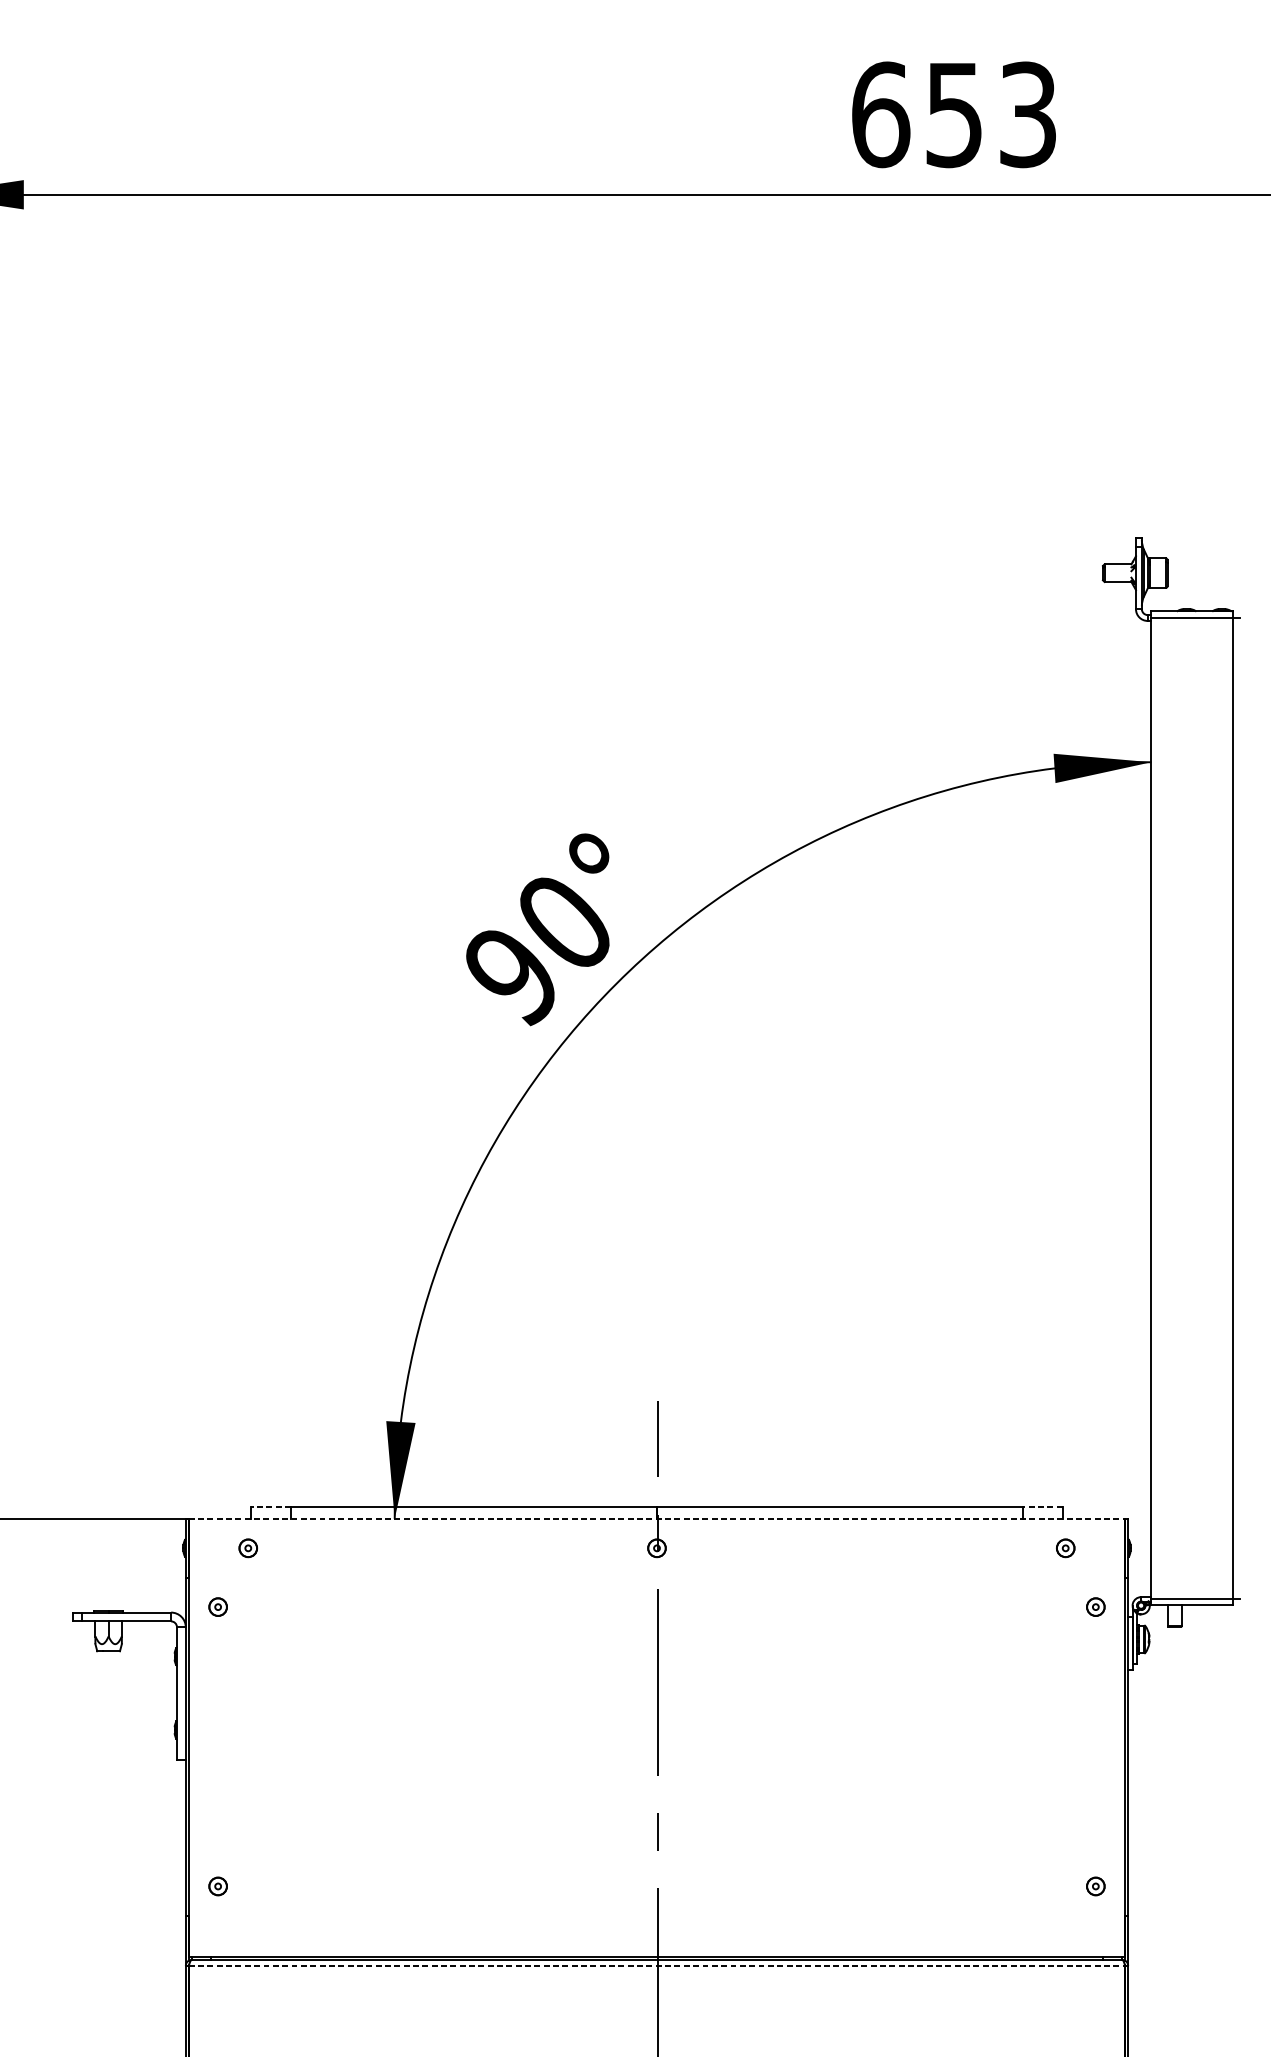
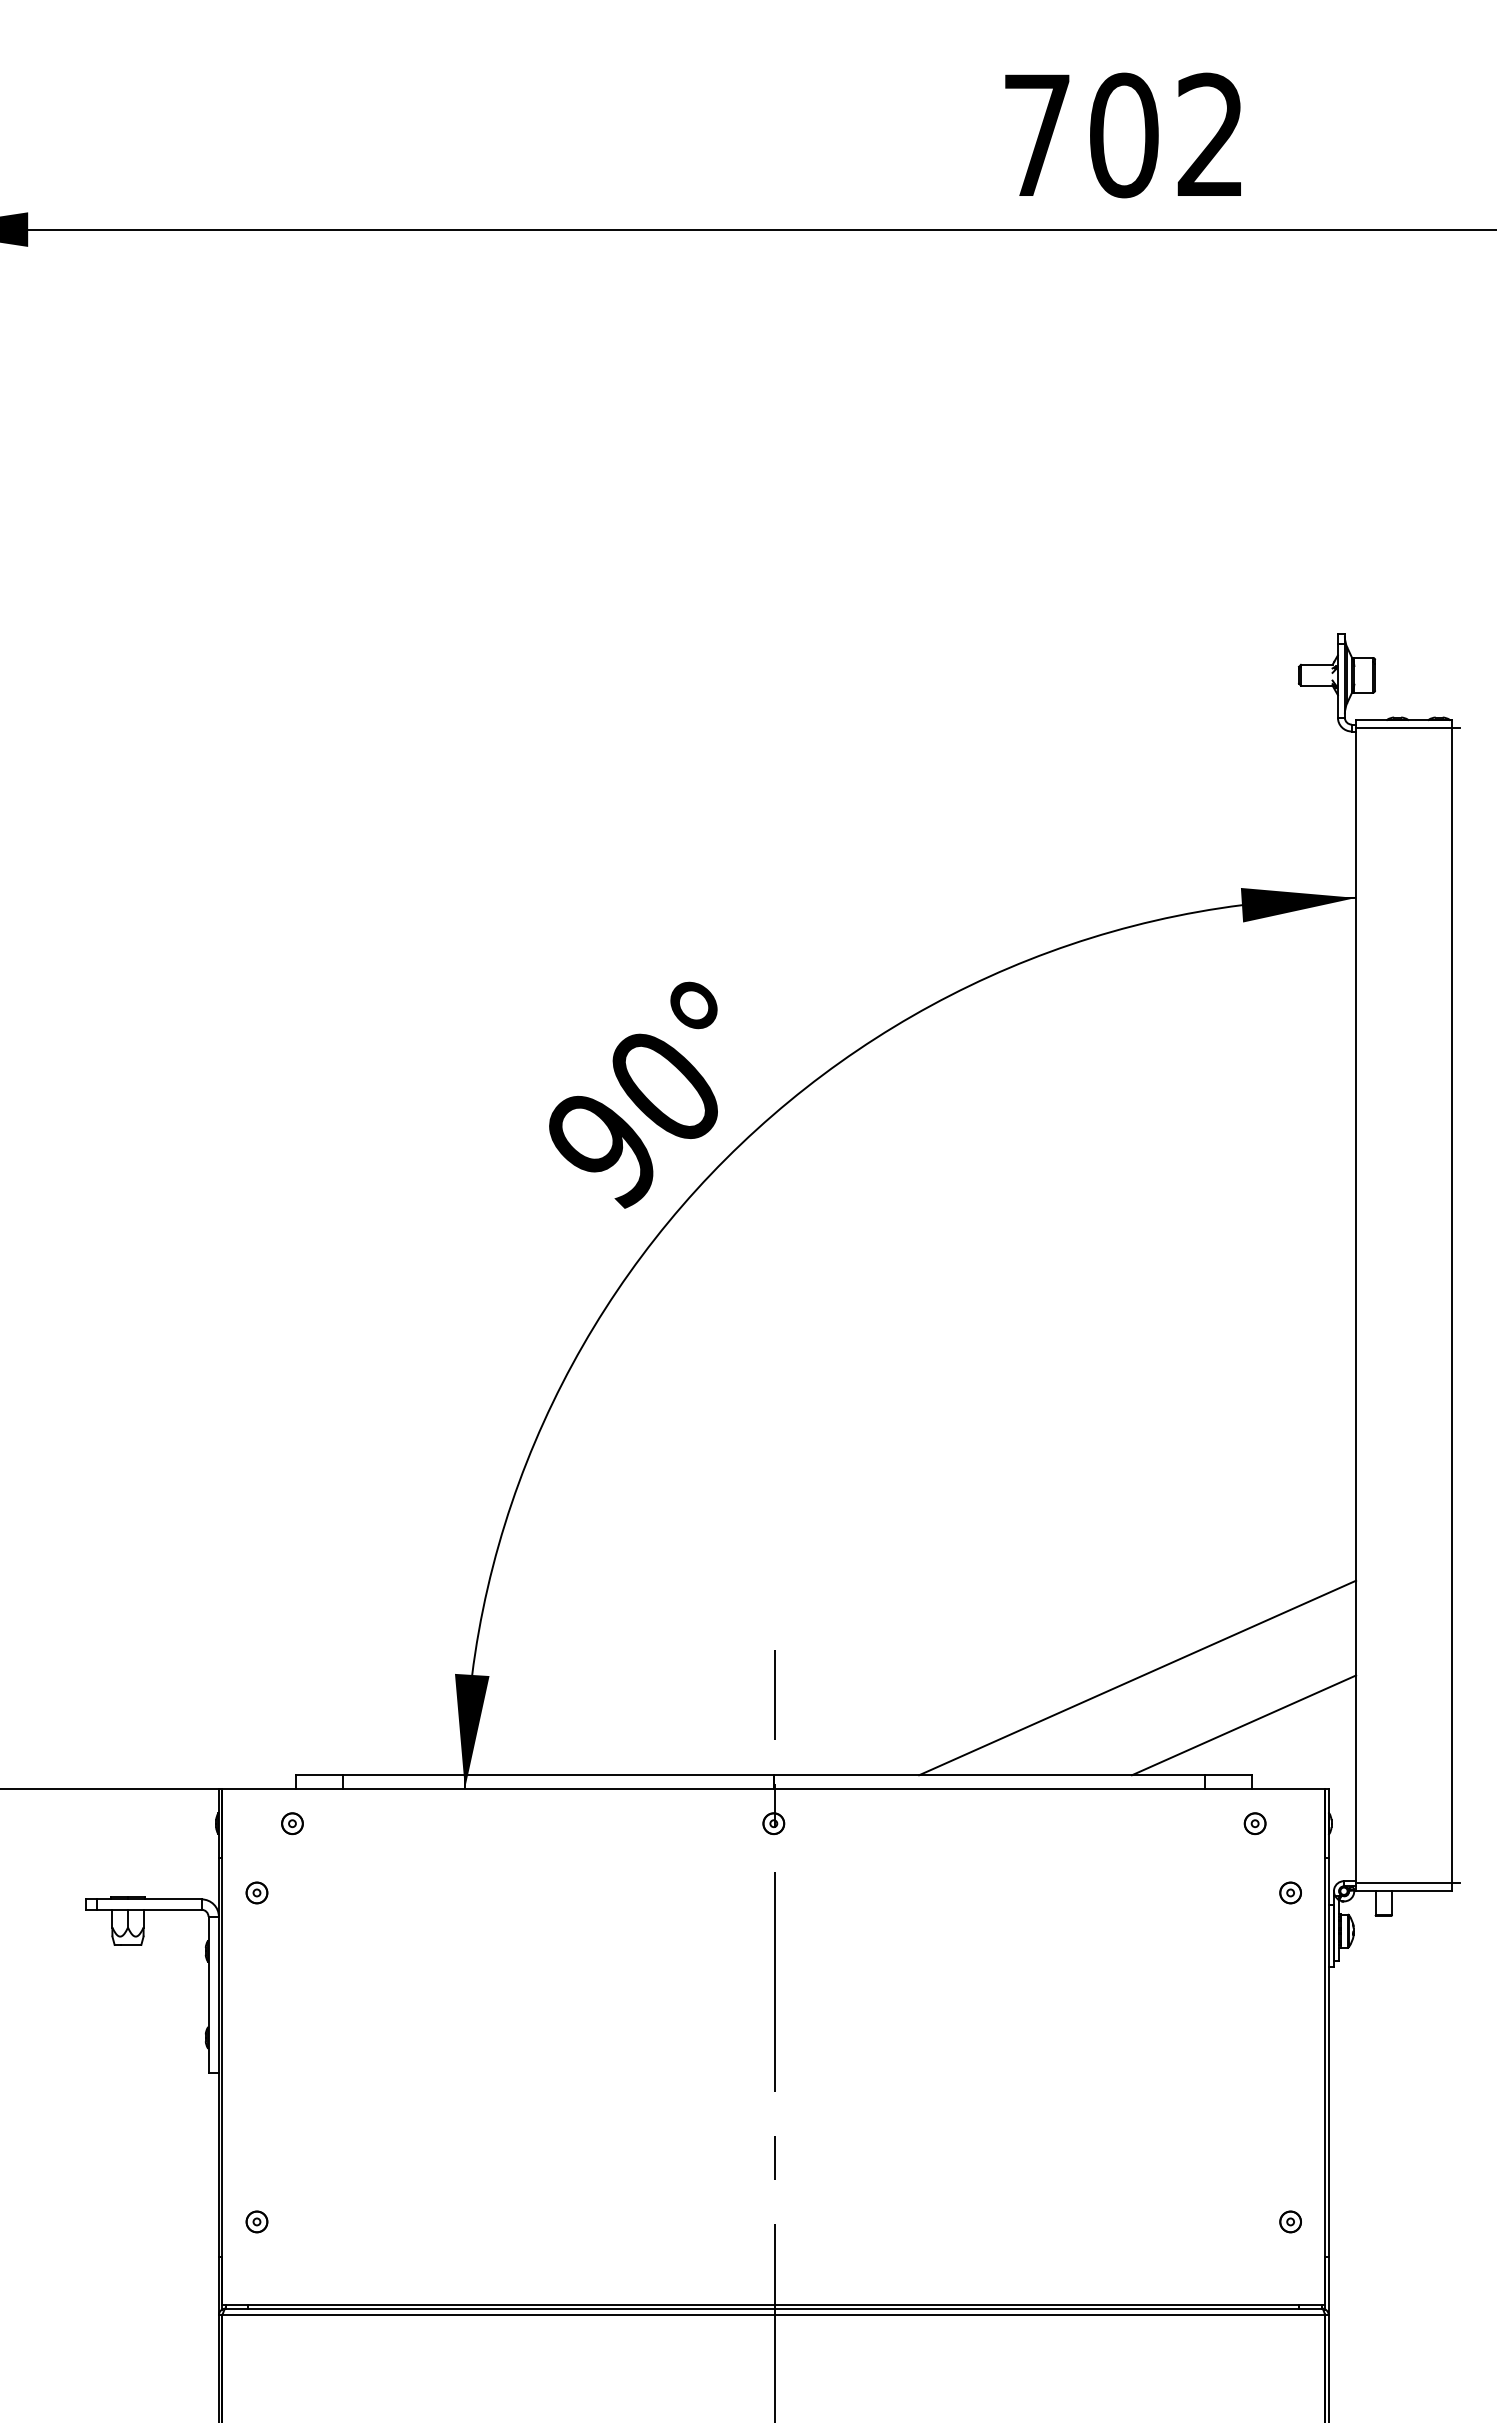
text: (953, 114) -> (1123, 135), 653 -> 702
line: (965, 1424) -> (1137, 1677), added
line: (1056, 1464) -> (1244, 1725), added
line: (270, 1507) -> (318, 1775), dashed -> solid
line: (1042, 1507) -> (1227, 1775), dashed -> solid
line: (657, 1519) -> (774, 1789), dashed -> solid
line: (657, 1965) -> (774, 2315), dashed -> solid

